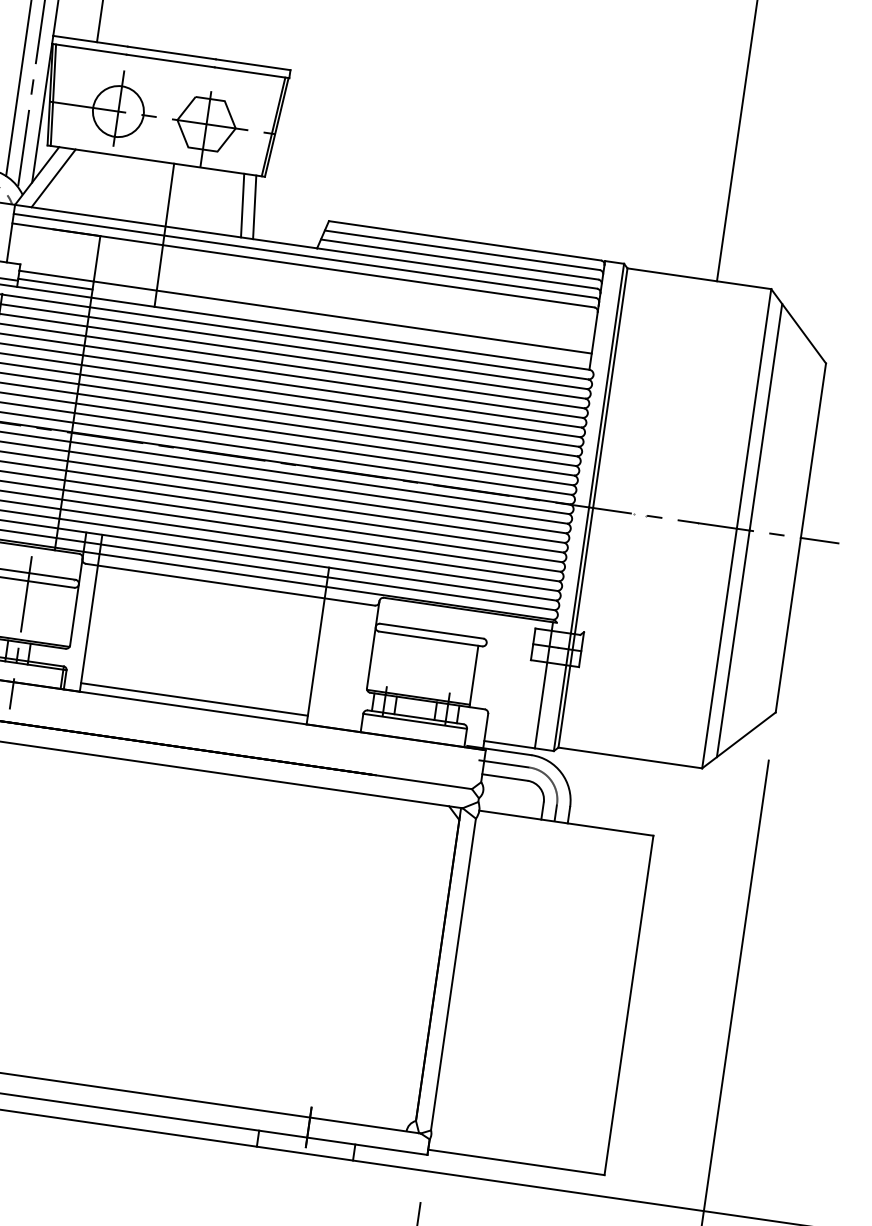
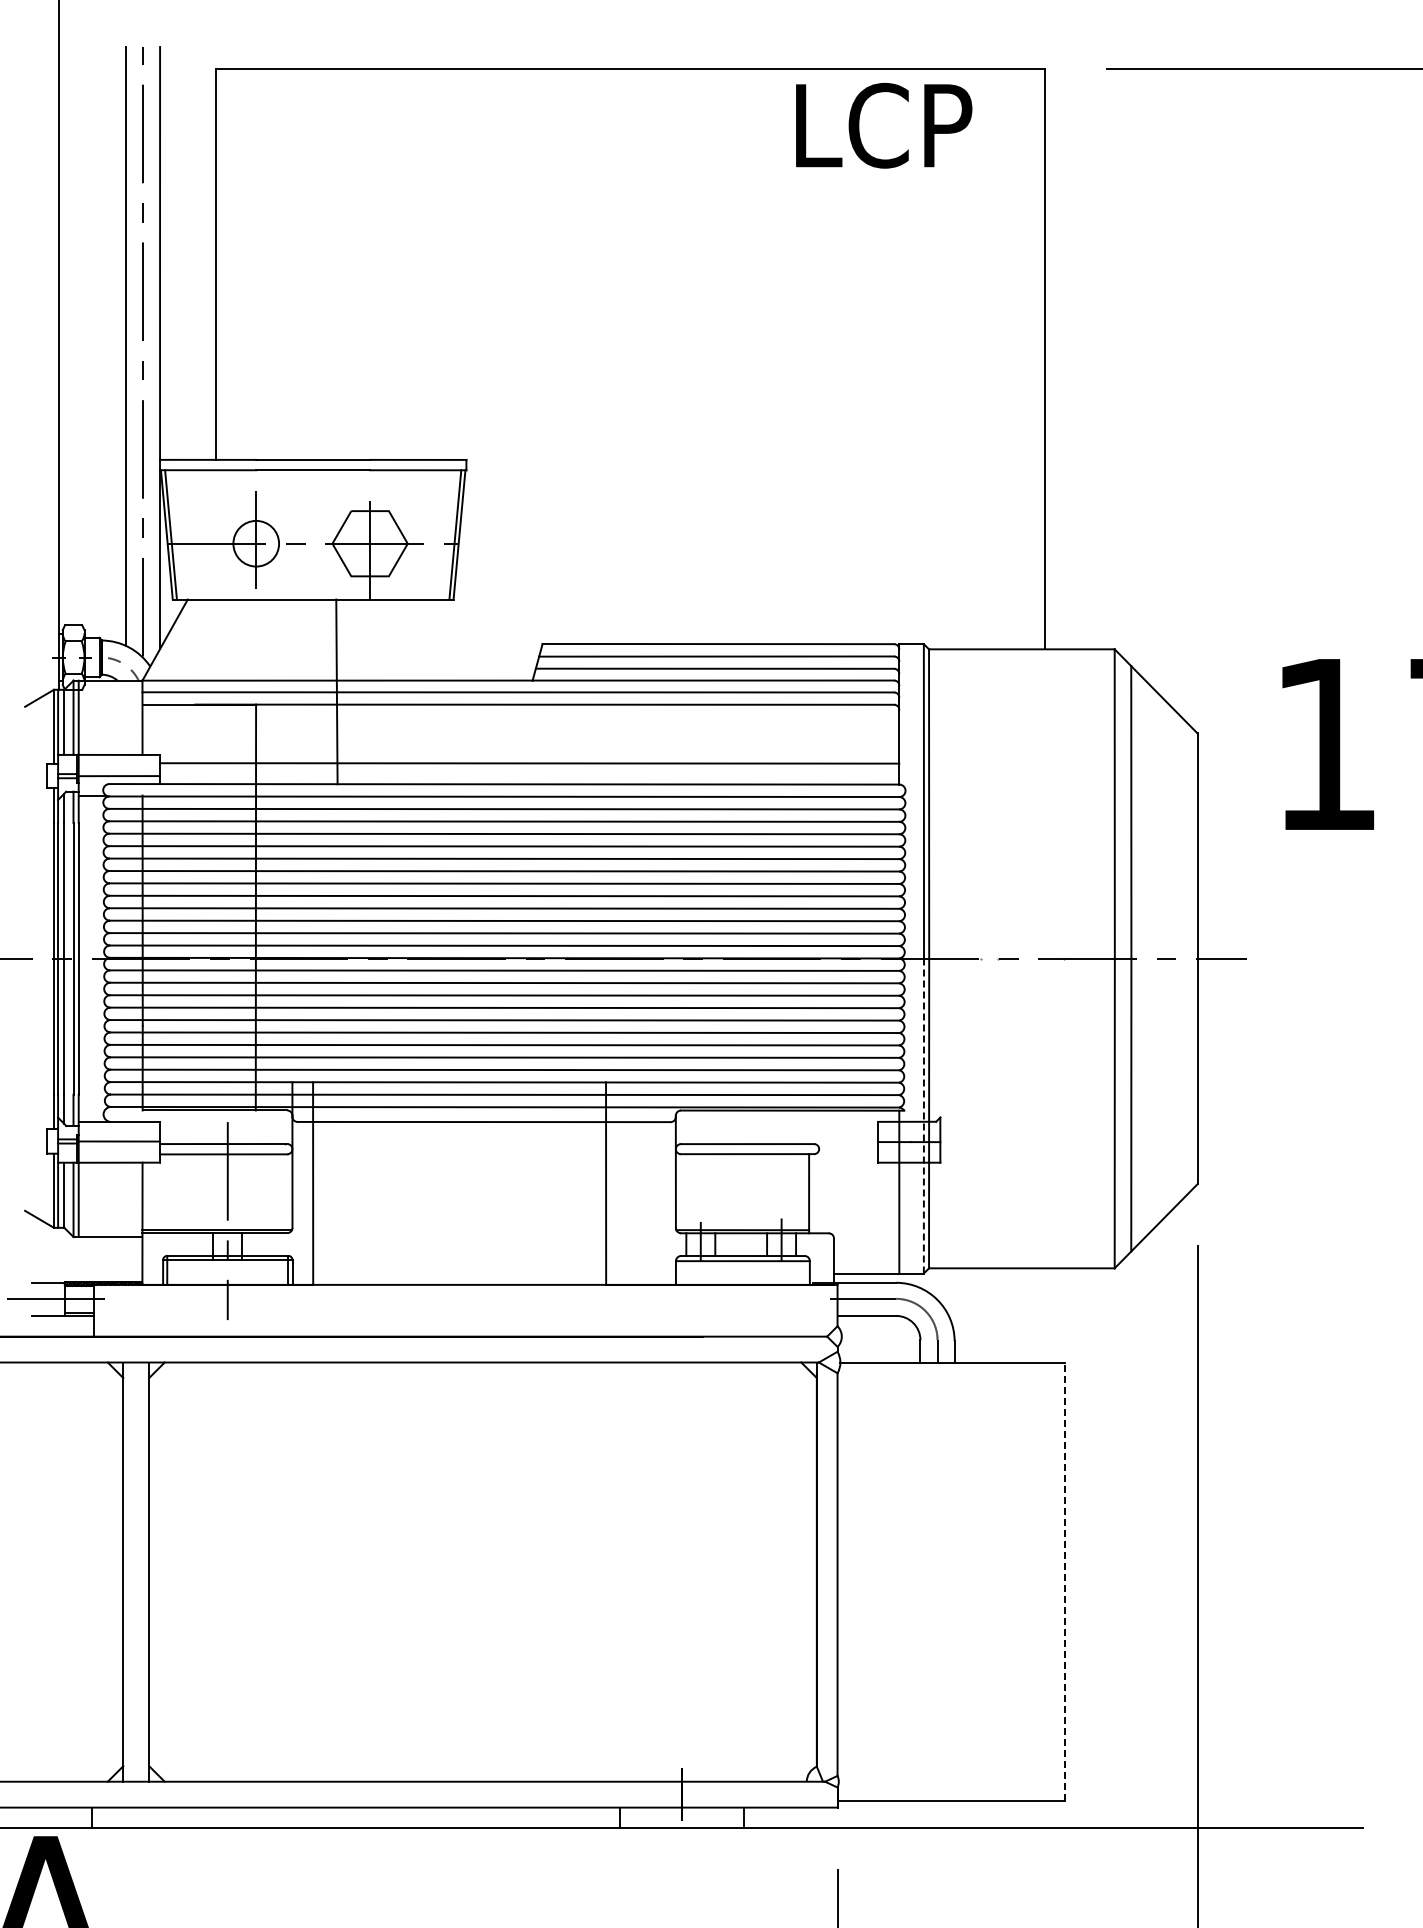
circle: (117, 111) -> (255, 543), size x0.7
line: (53, 177) -> (186, 639), removed
line: (242, 205) -> (430, 639), removed
line: (254, 206) -> (445, 639), removed
line: (55, 284) -> (207, 773), removed
line: (571, 628) -> (923, 1115), solid -> dashed
line: (194, 699) -> (459, 1273), removed
line: (629, 1005) -> (1065, 1581), solid -> dashed

